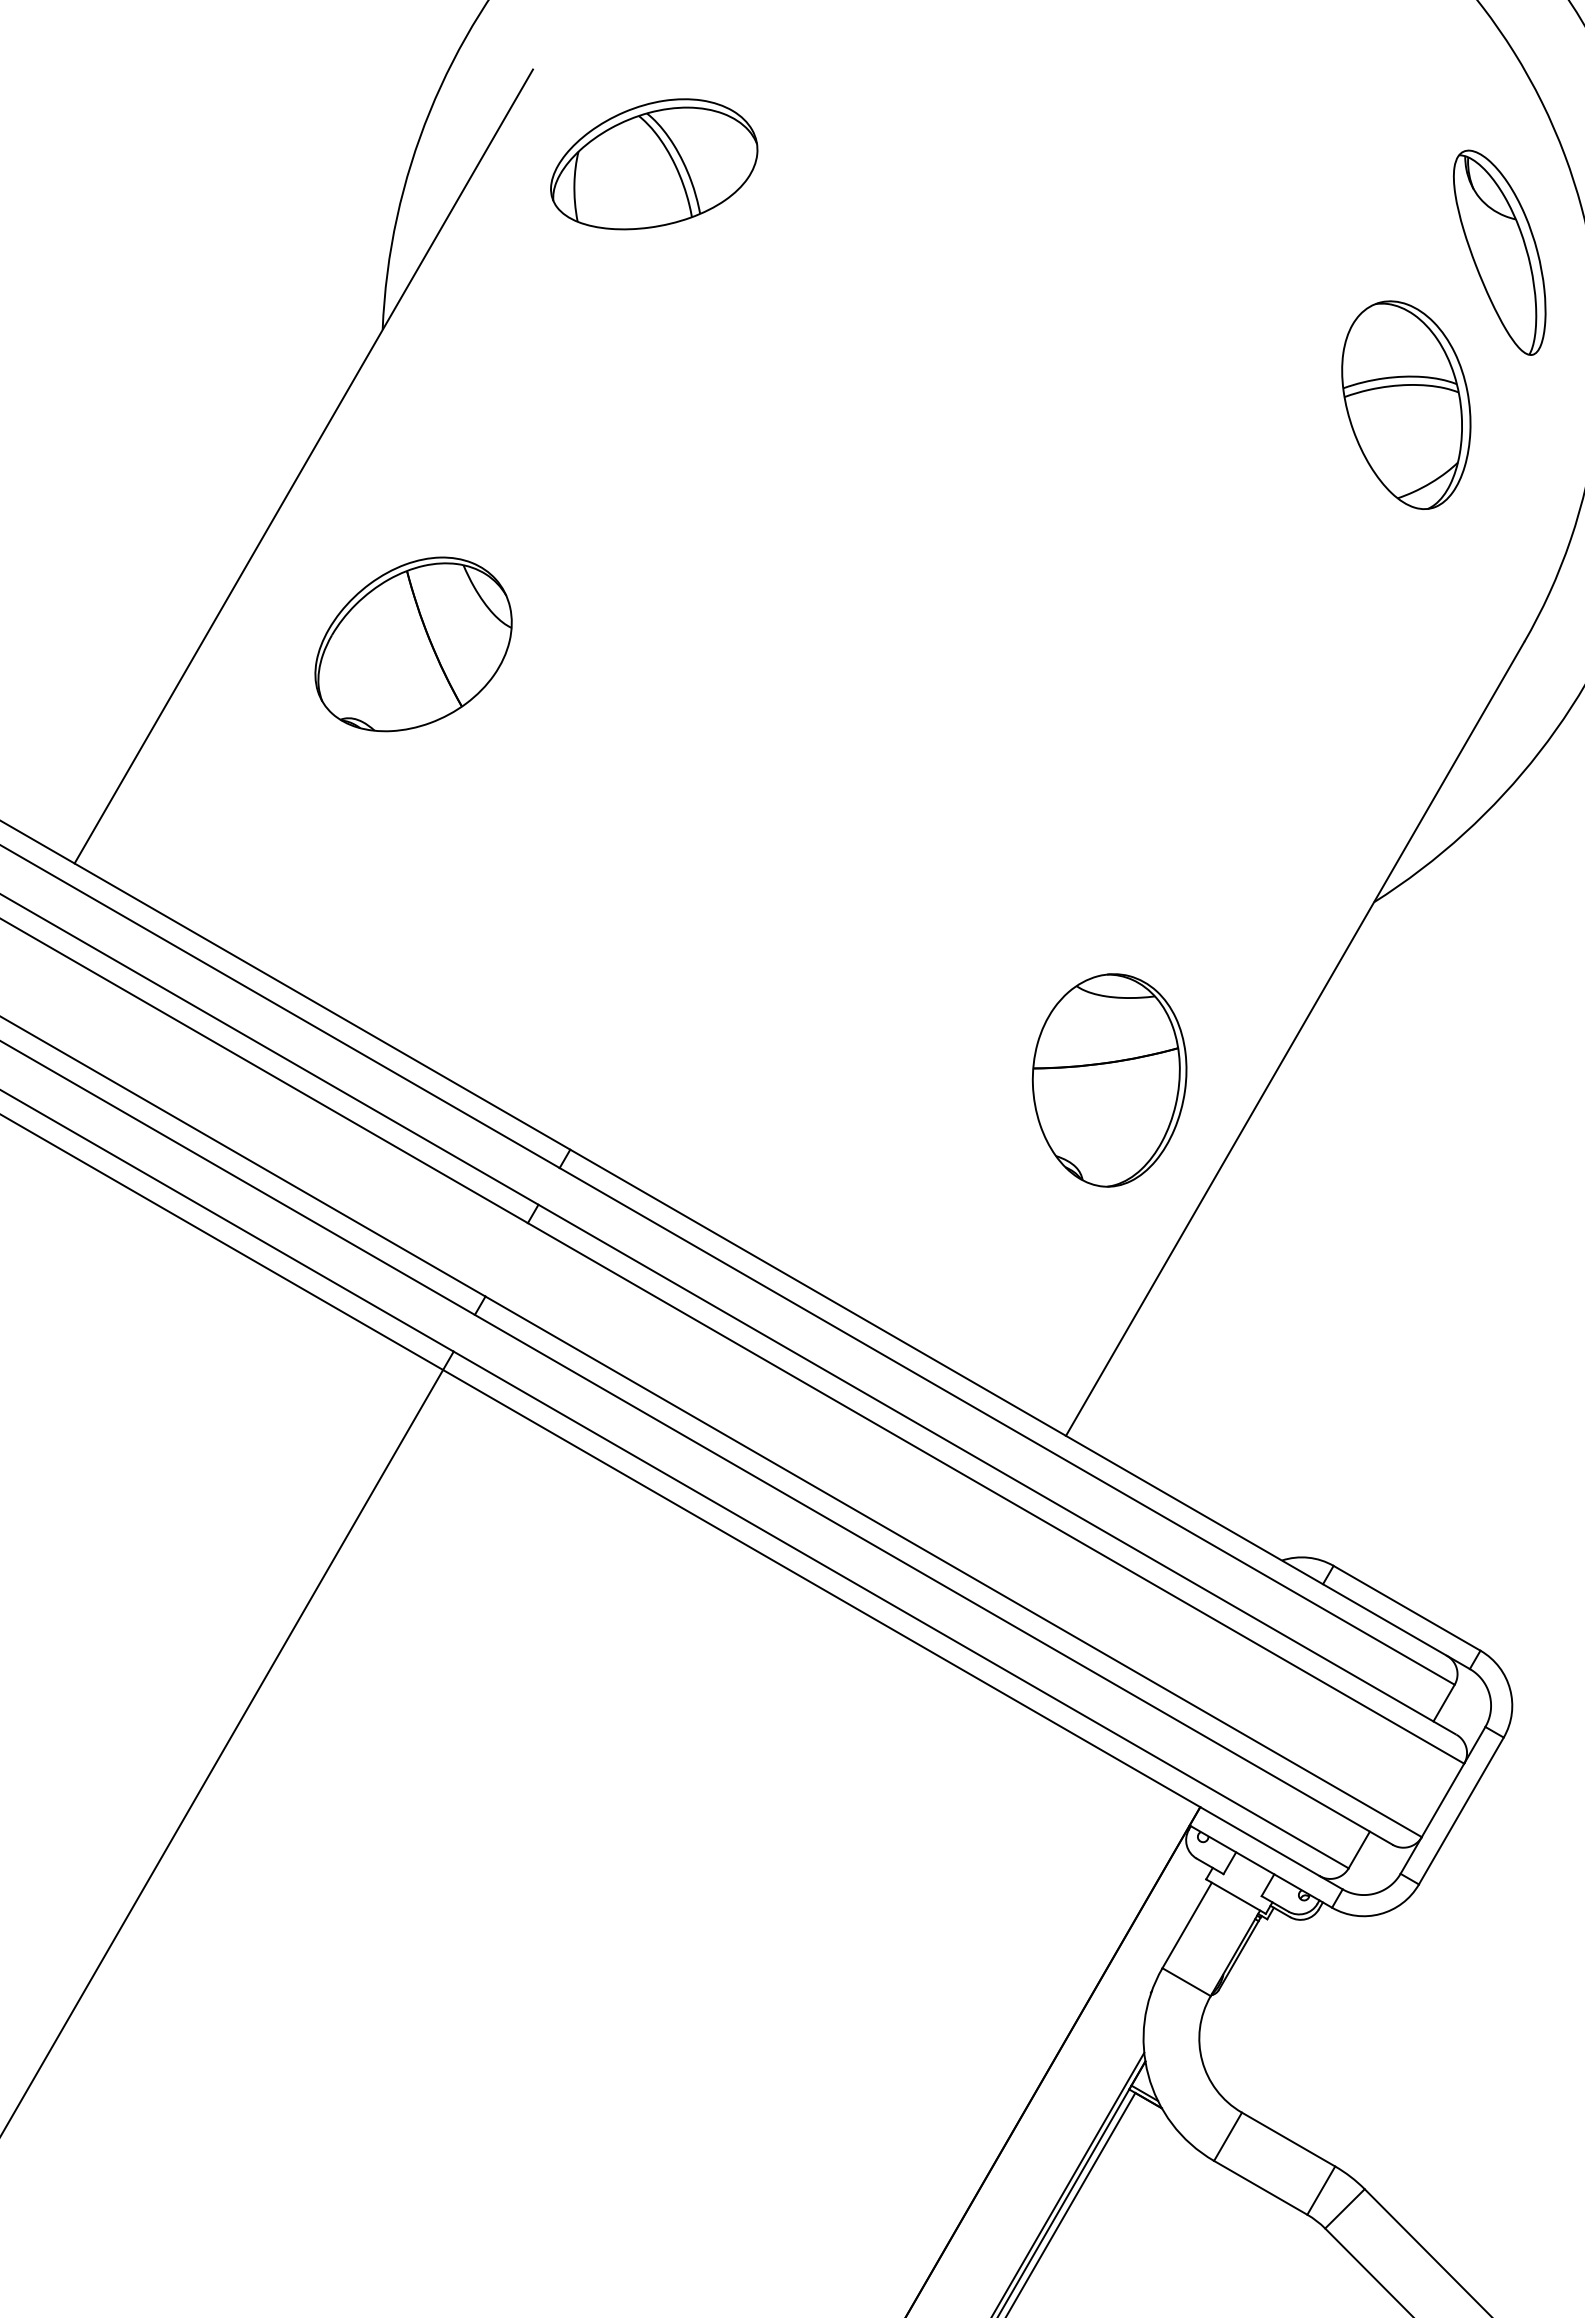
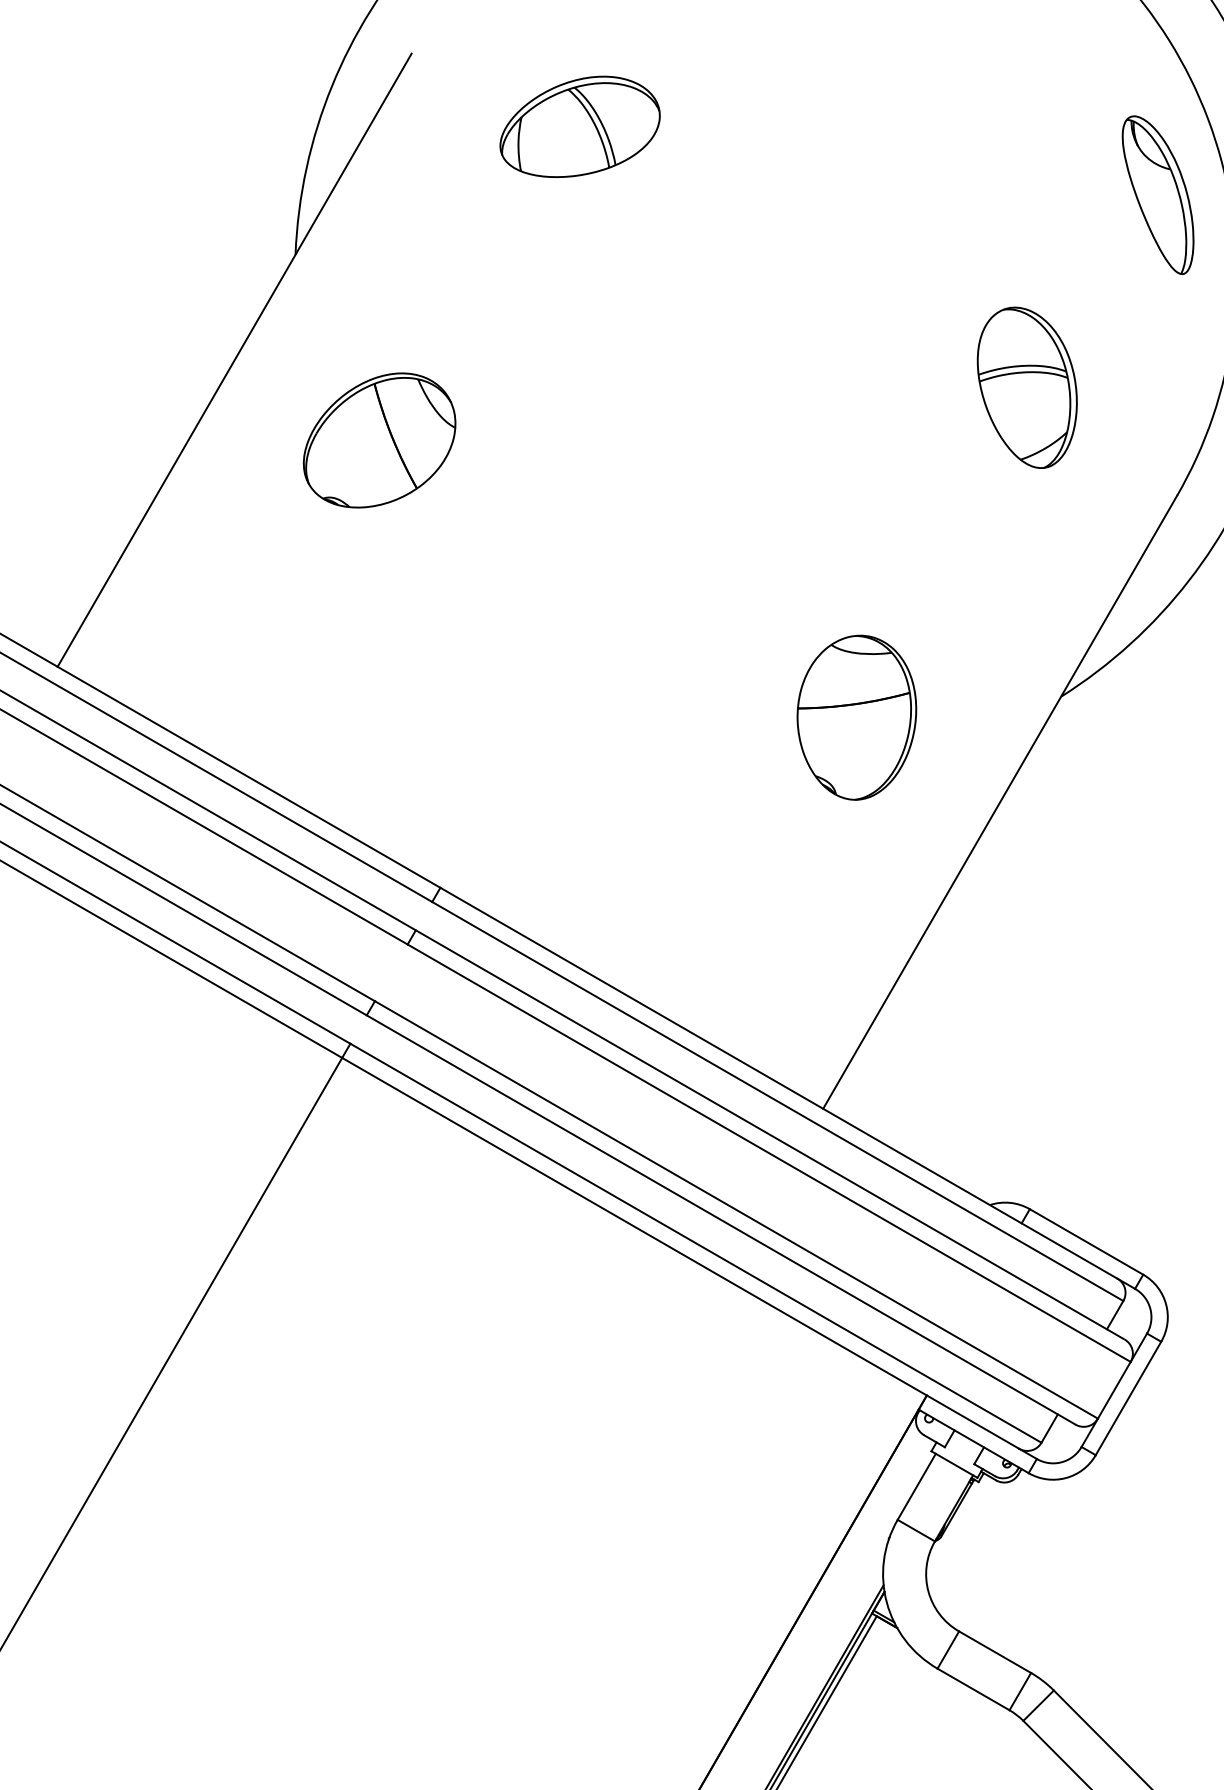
part: (654, 164) -> (580, 127), moved
part: (1406, 404) -> (1027, 387), moved
part: (413, 644) -> (379, 440), moved
part: (1109, 1080) -> (856, 717), moved

